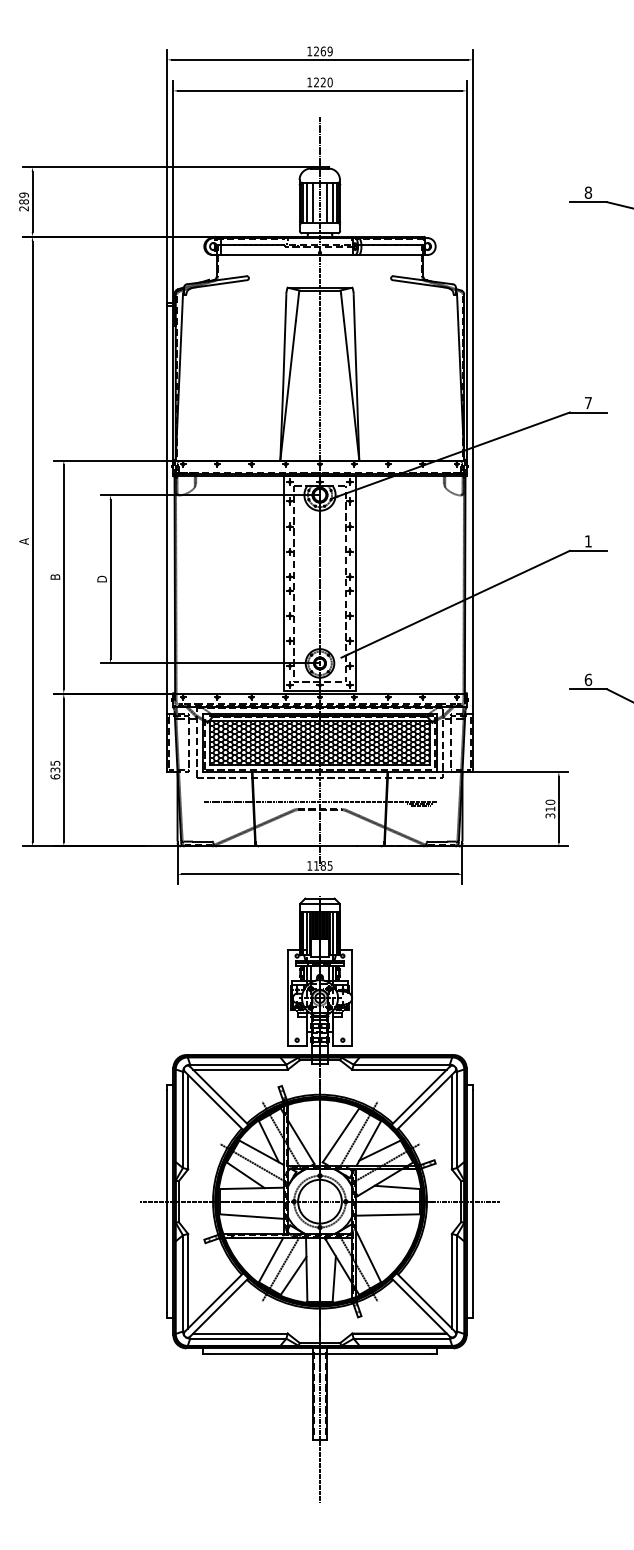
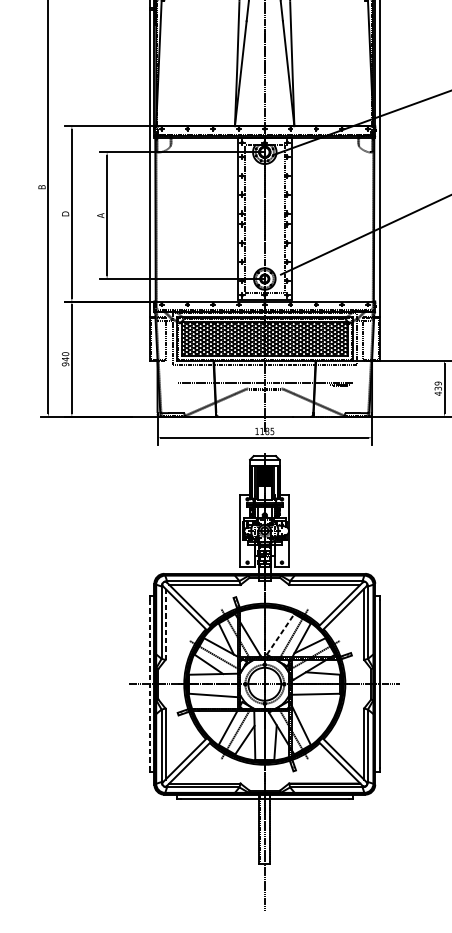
text: (23, 541) -> (41, 187), A -> B
text: (55, 576) -> (65, 213), B -> D
text: (101, 578) -> (100, 215), D -> A
text: (55, 769) -> (65, 358), 635 -> 940
text: (550, 808) -> (438, 388), 310 -> 439
line: (188, 1121) -> (165, 623), solid -> dashed
line: (341, 1135) -> (280, 634), solid -> dashed
line: (167, 1201) -> (149, 684), solid -> dashed

